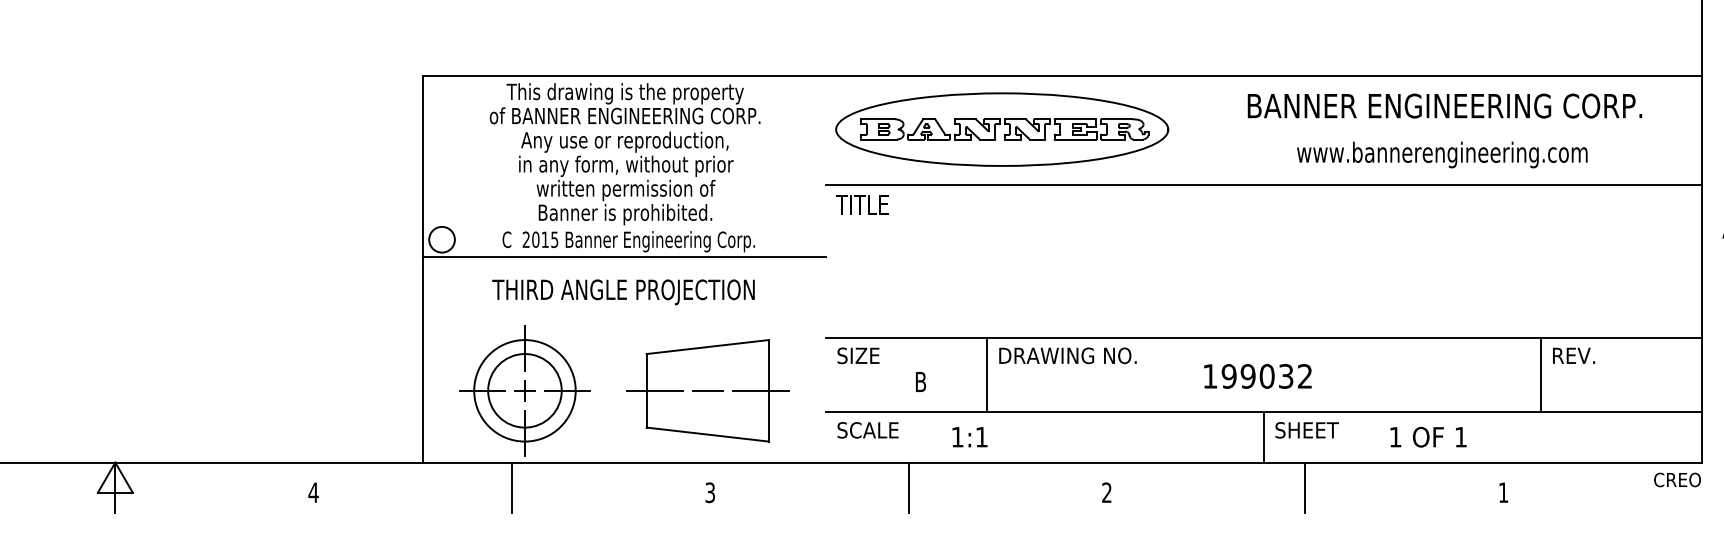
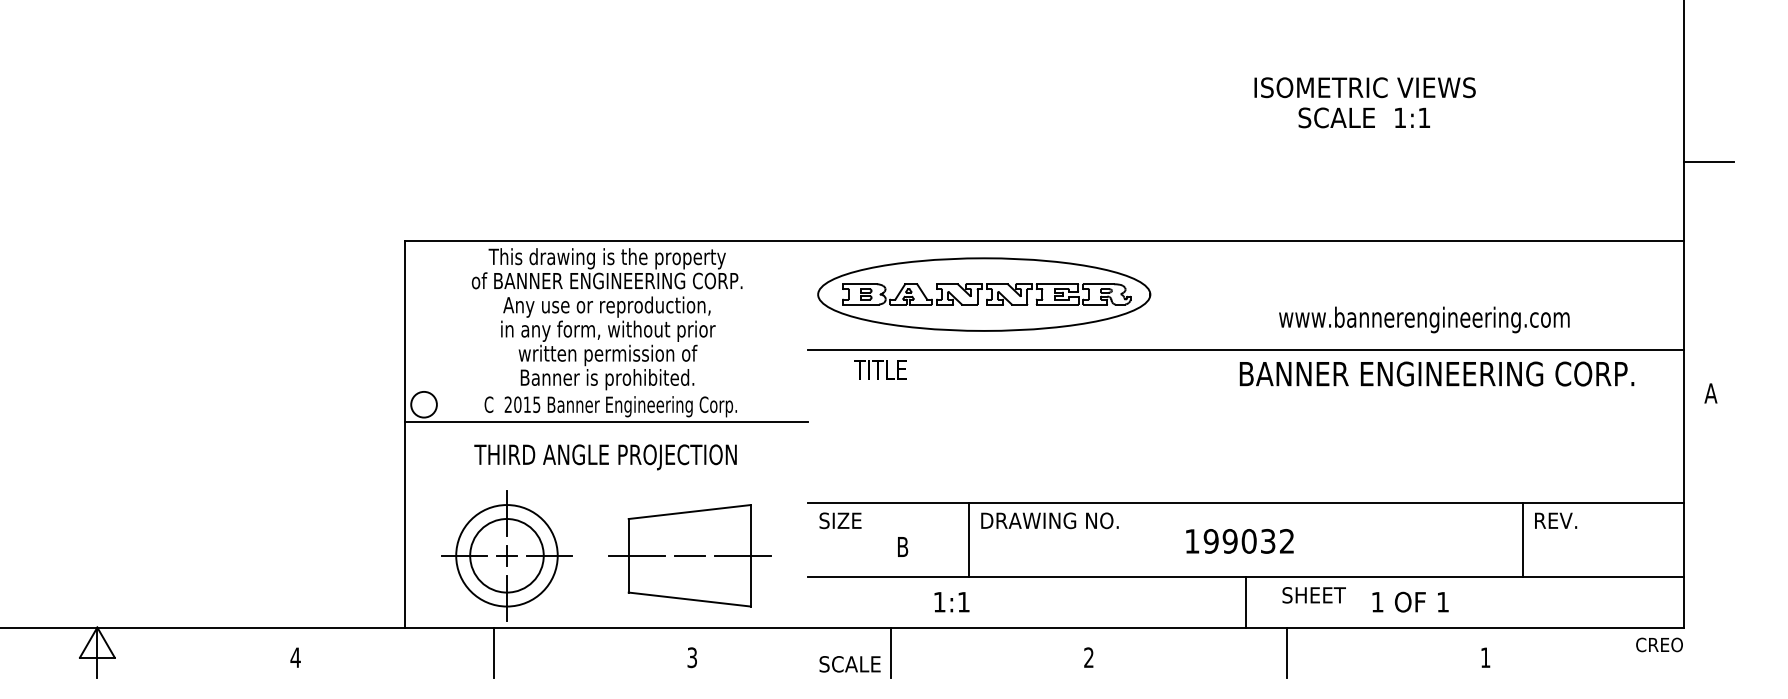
text: (1444, 105) -> (1436, 373), moved
text: (862, 204) -> (880, 369), moved
text: (867, 430) -> (849, 664), moved
text: (1306, 430) -> (1313, 595), moved

